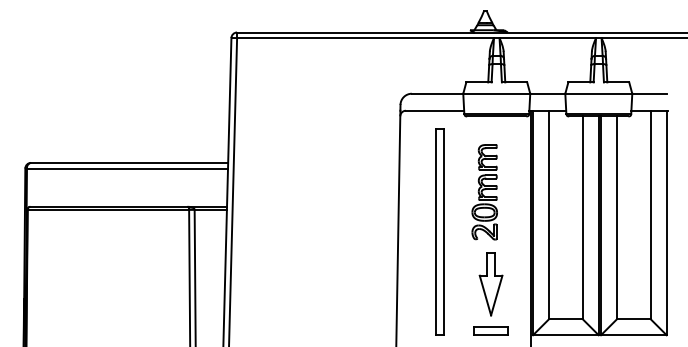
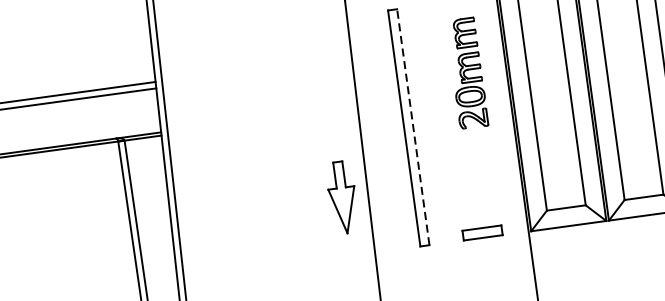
part: (484, 192) -> (467, 73), moved
line: (444, 231) -> (413, 126), solid -> dashed
part: (490, 284) -> (341, 198), moved

